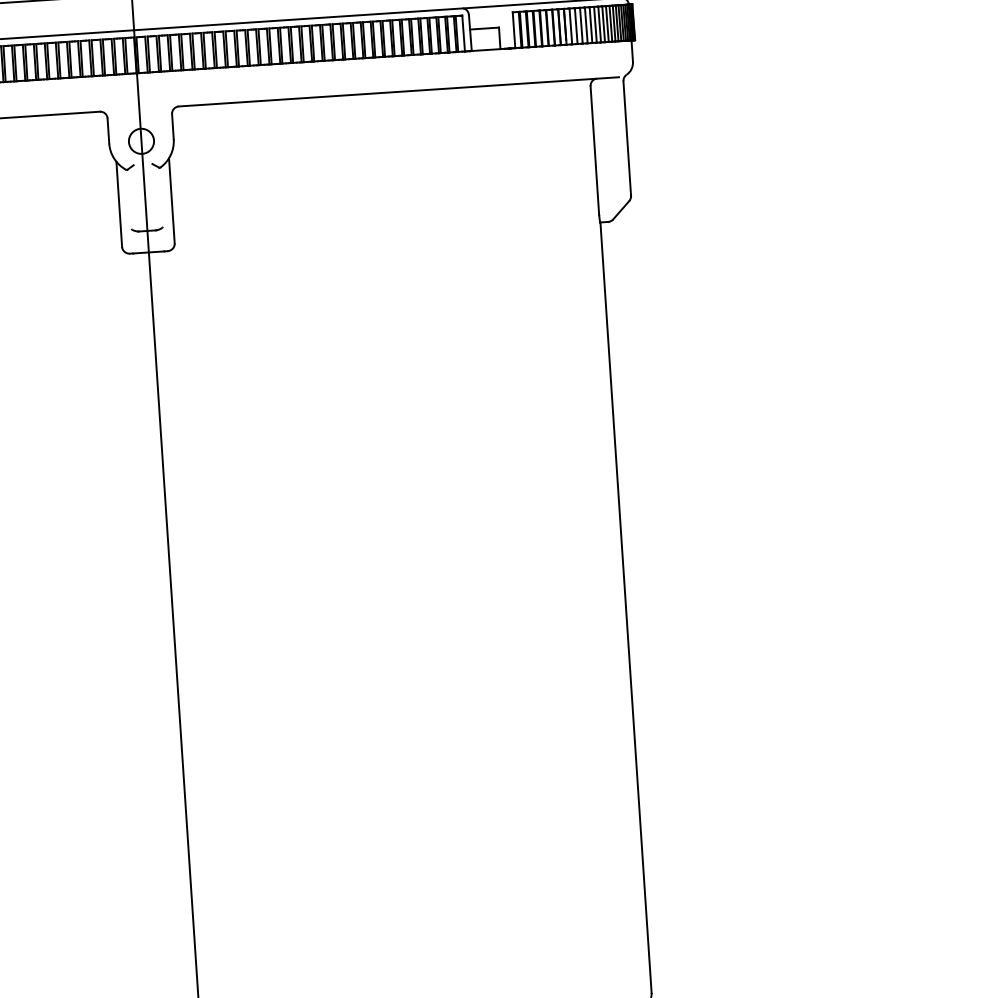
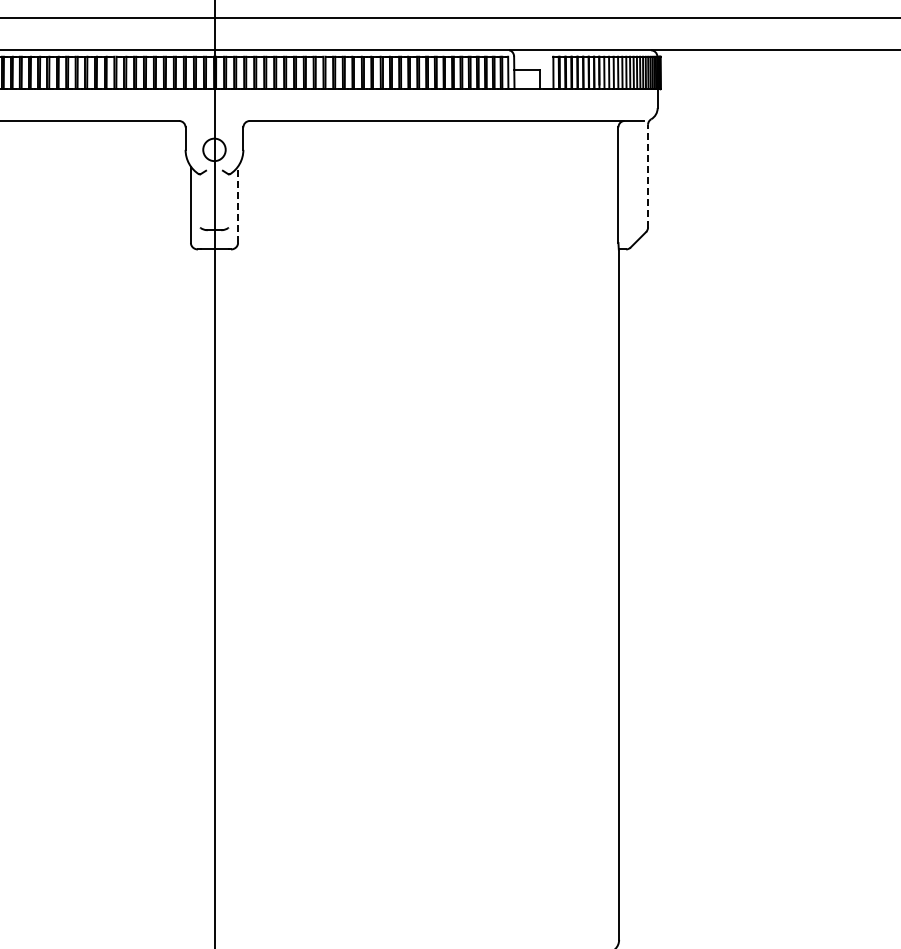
line: (627, 137) -> (648, 175), solid -> dashed
line: (172, 200) -> (238, 204), solid -> dashed

